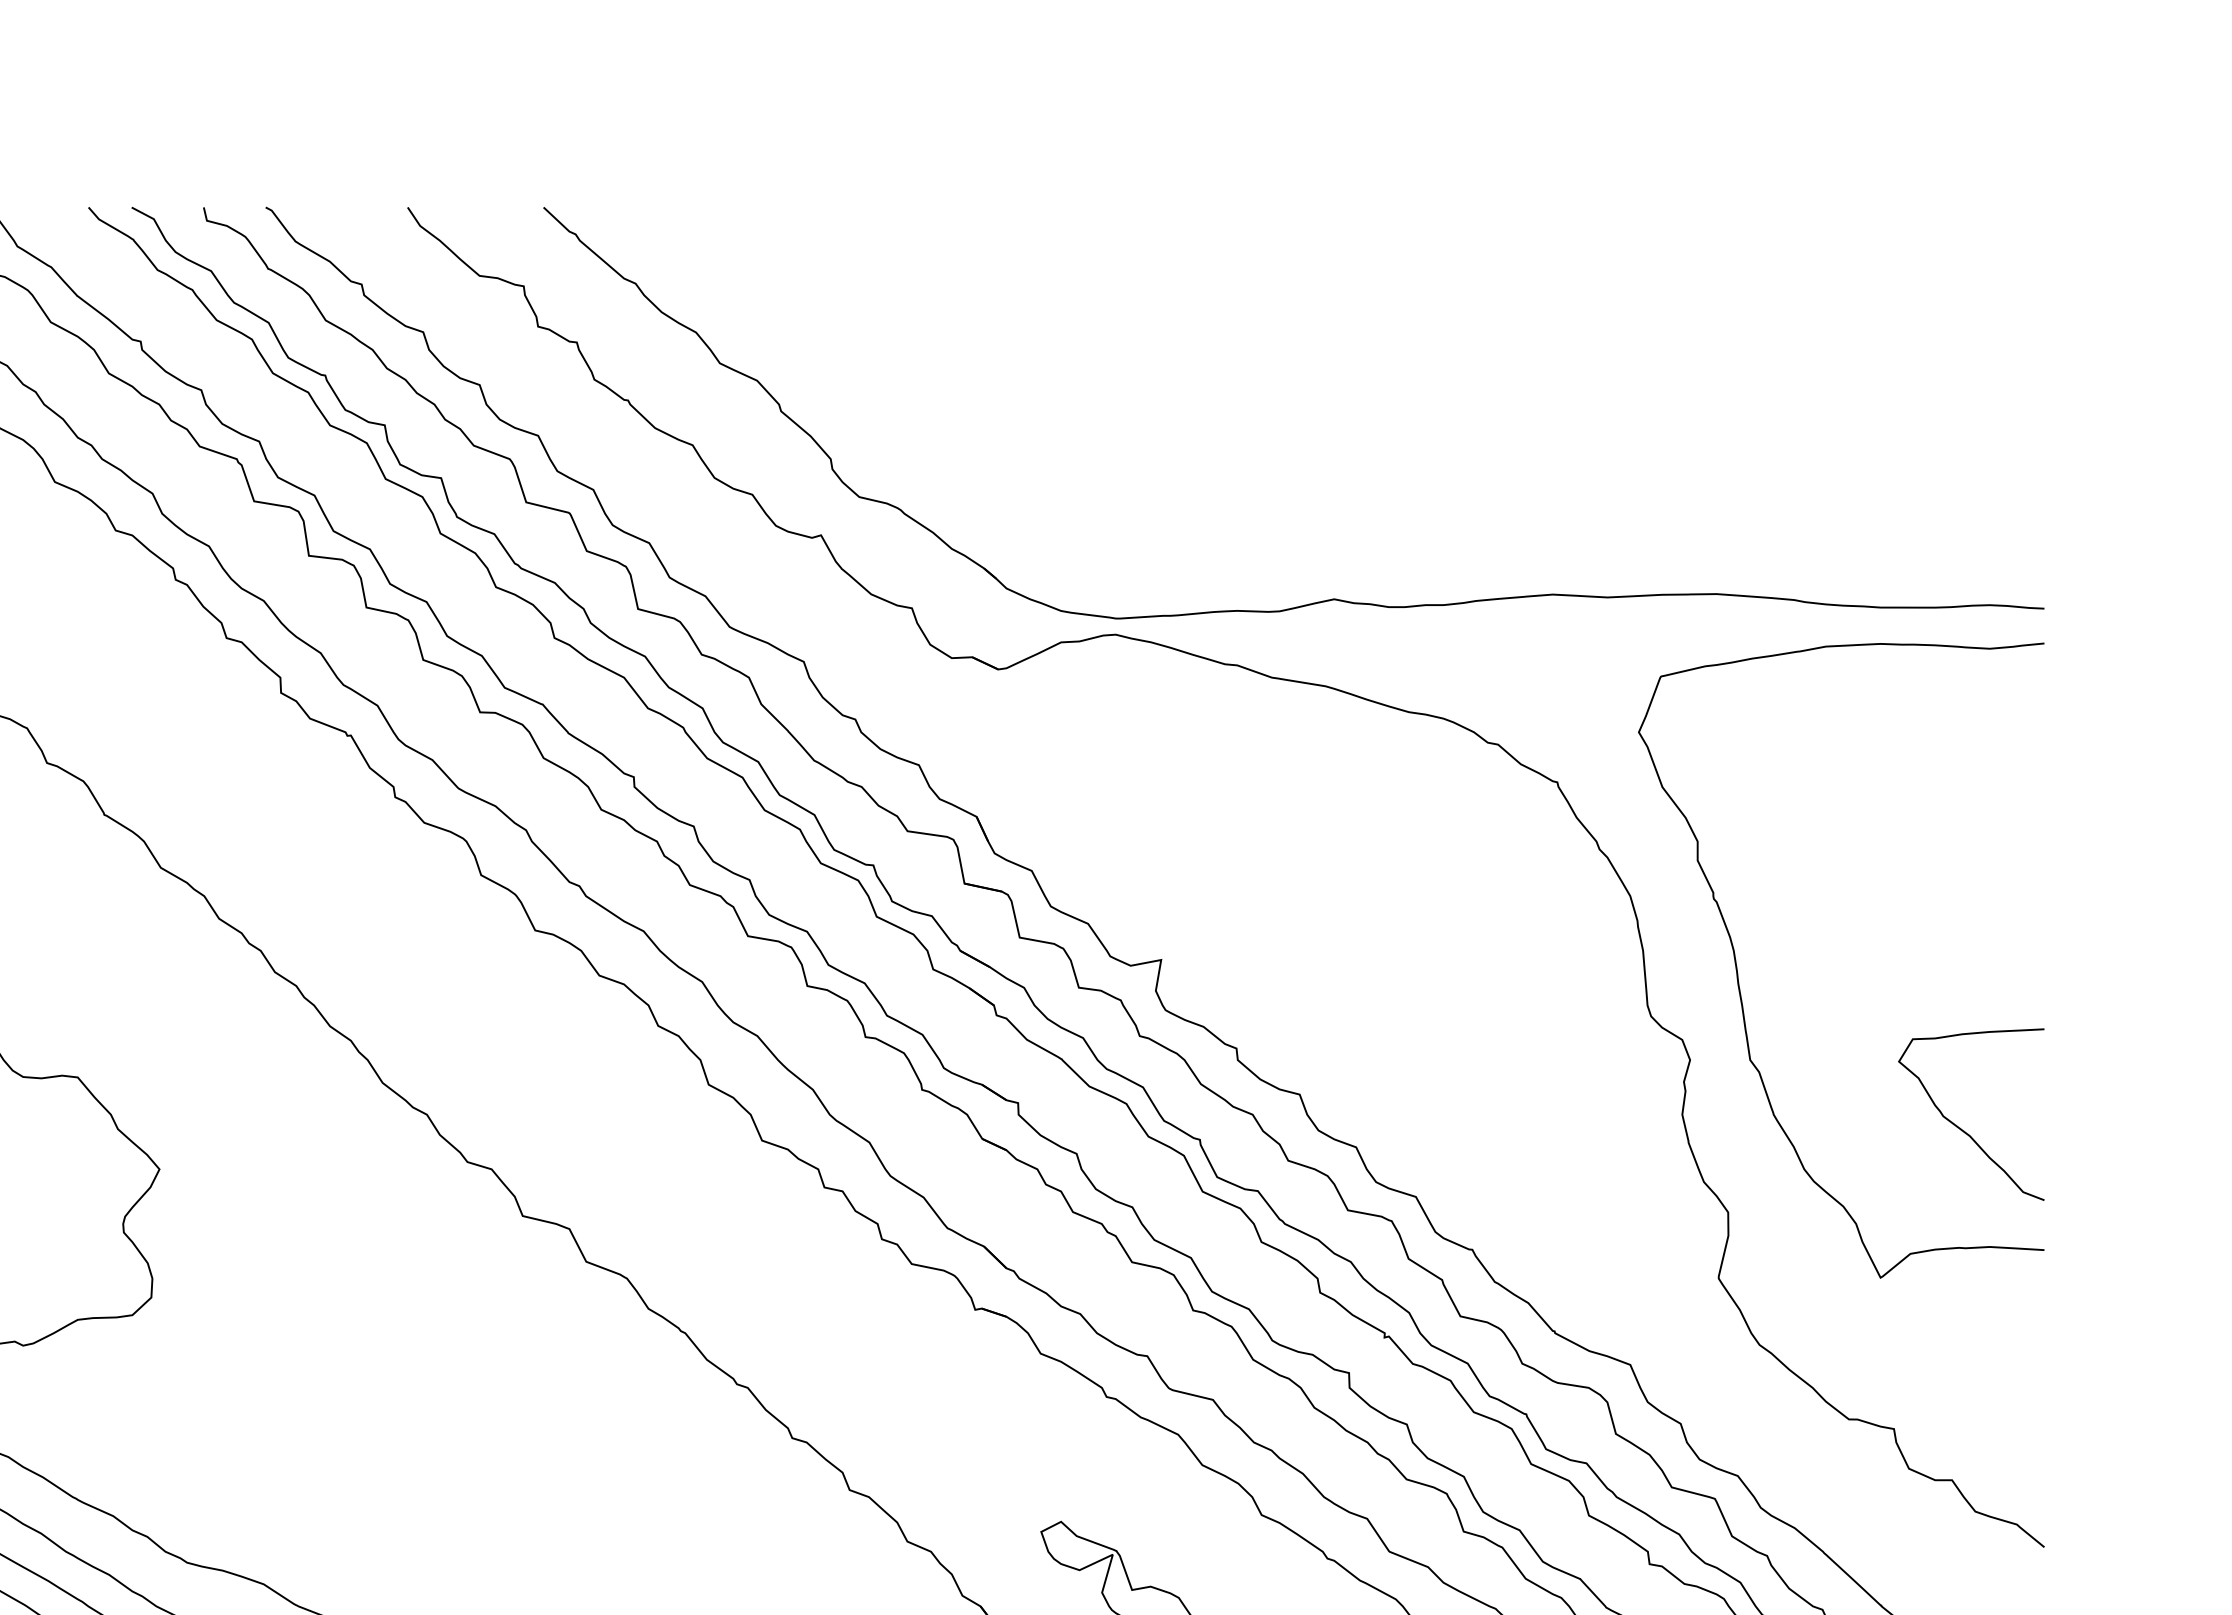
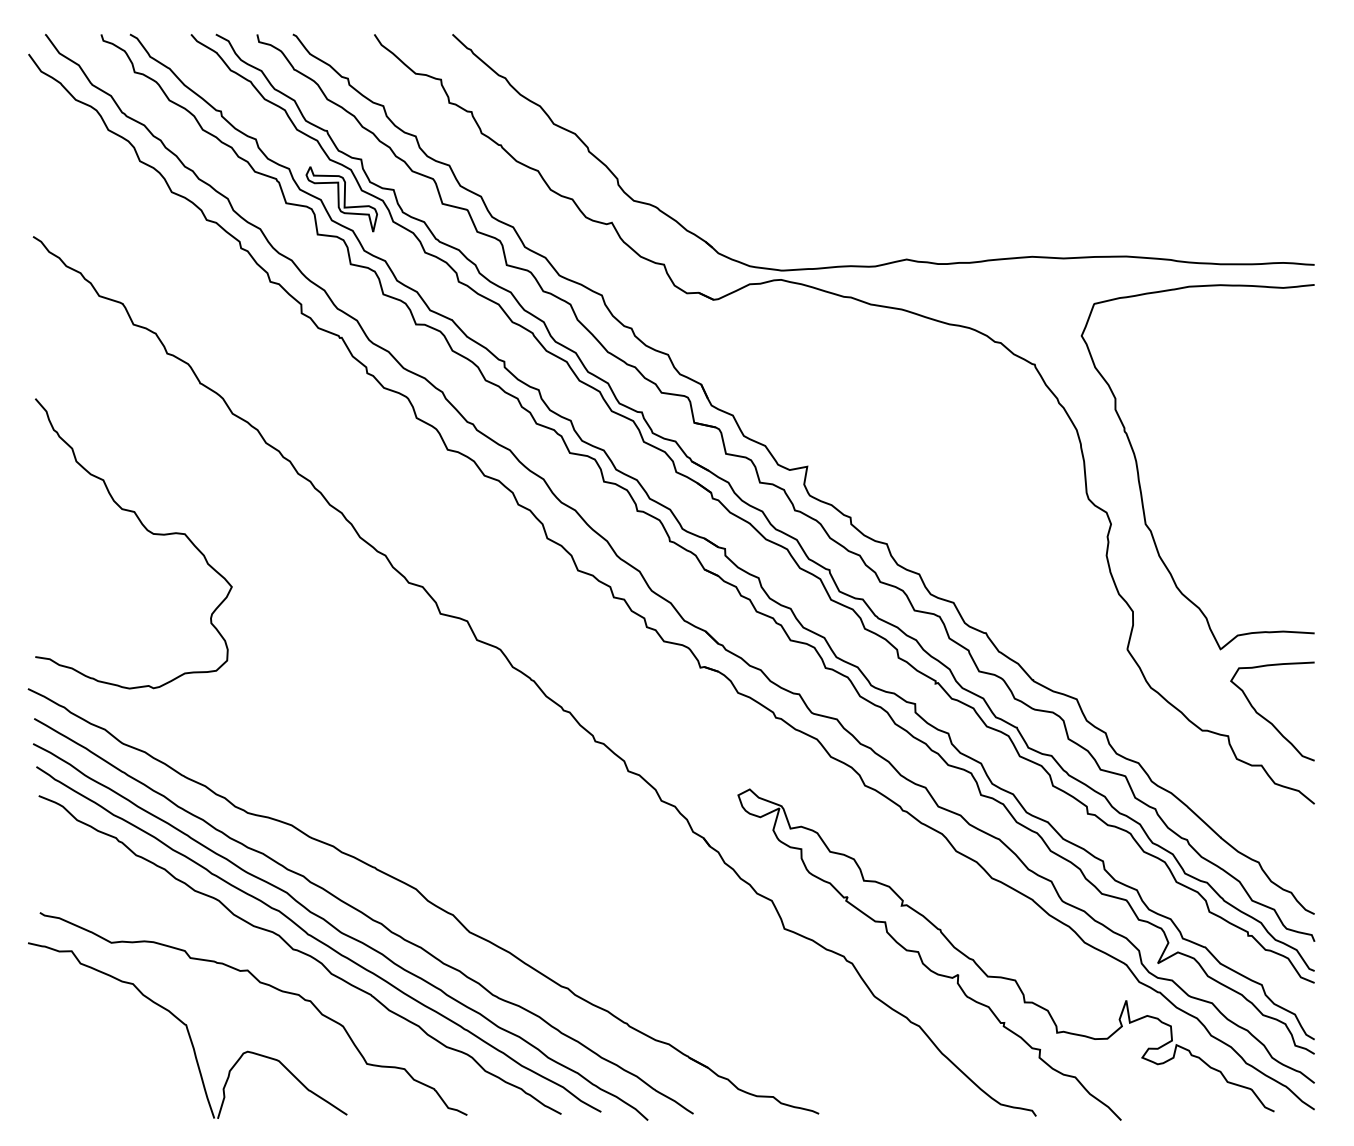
part: (350, 494) -> (341, 199), added
curve: (1960, 1126) -> (1266, 718), moved

